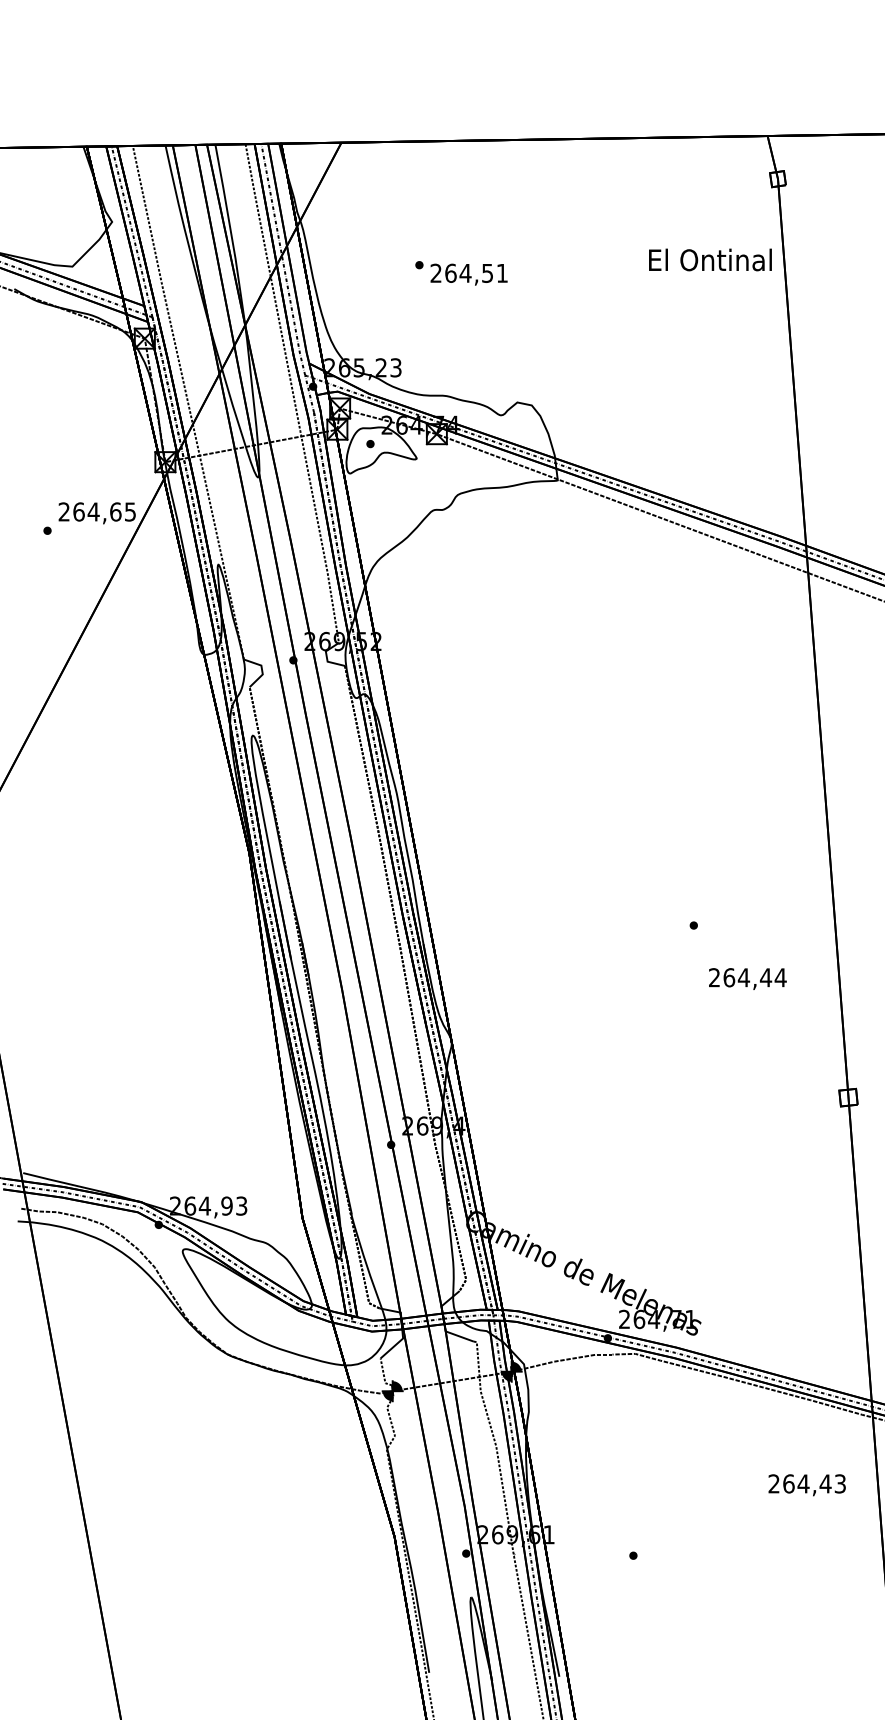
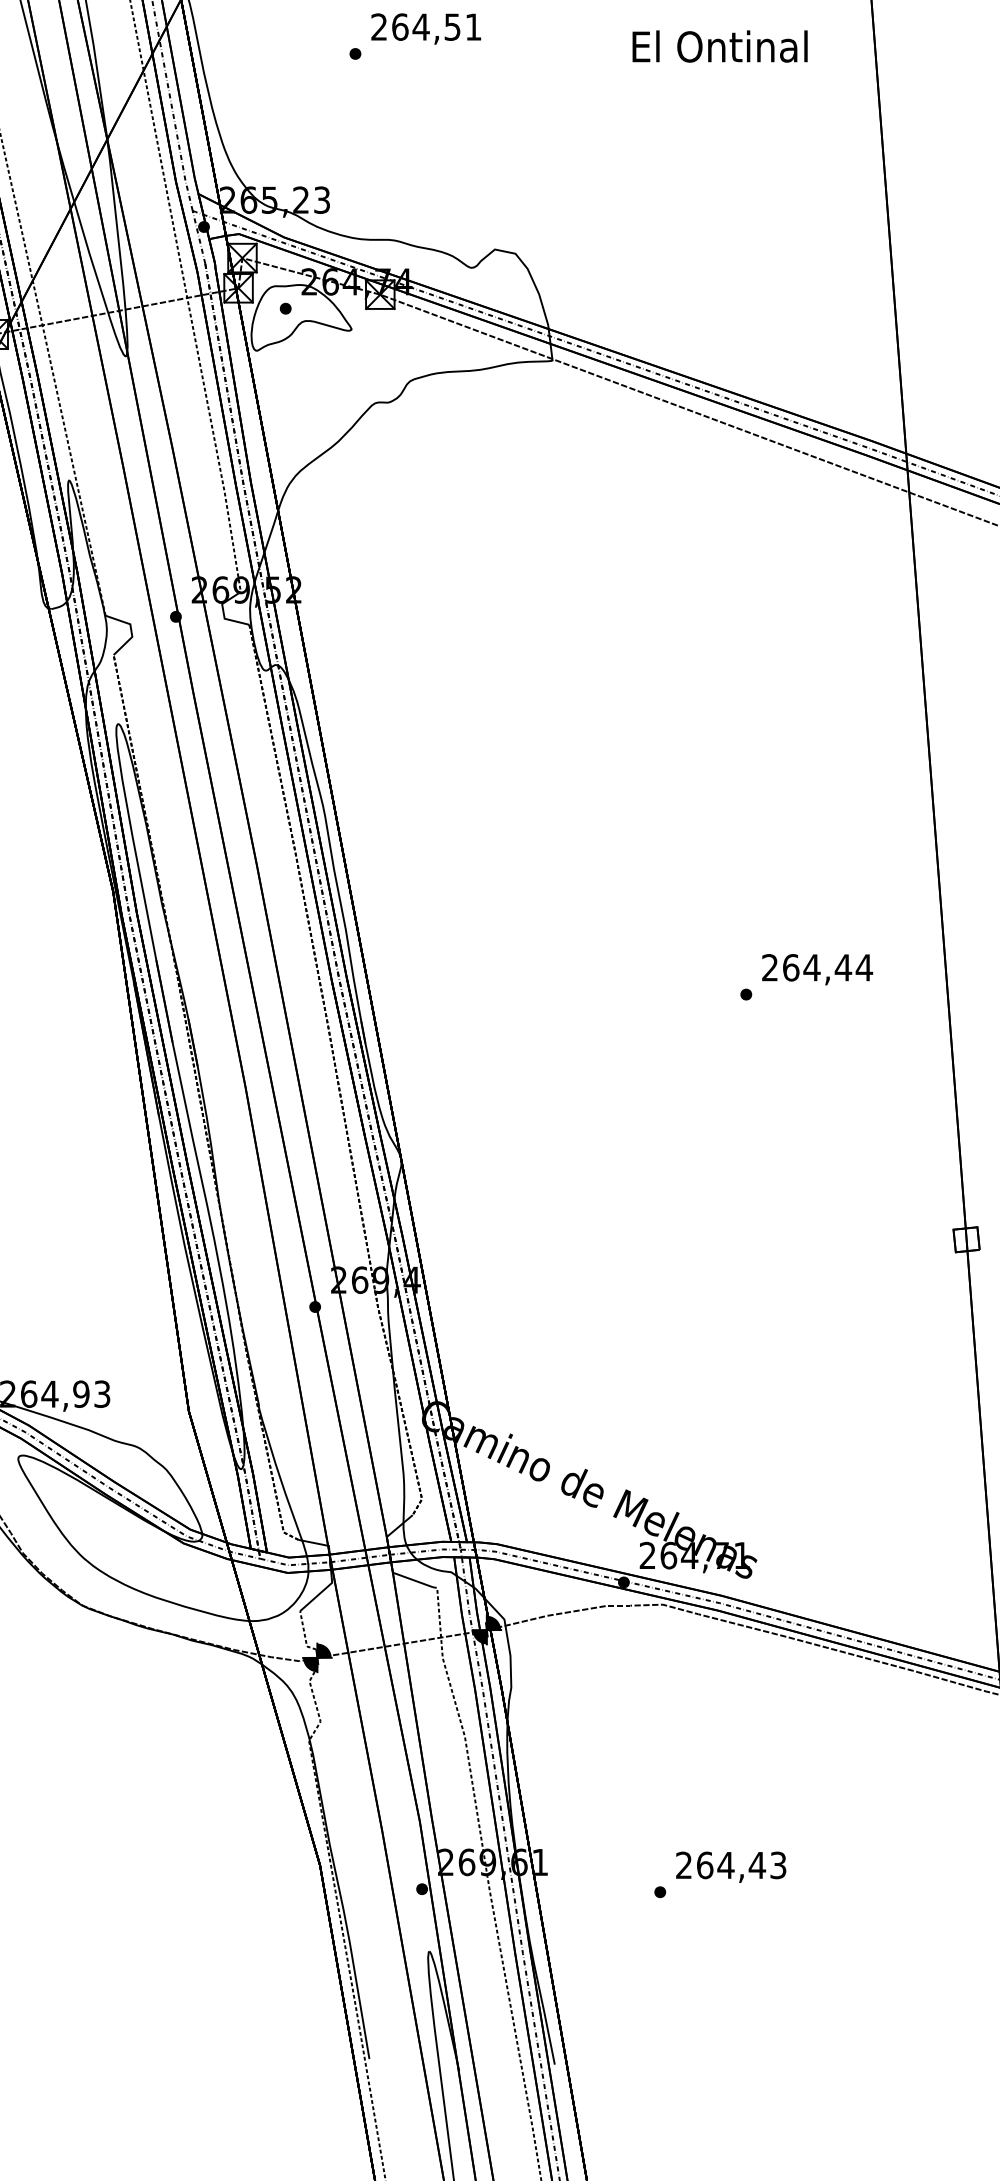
text: (710, 259) -> (720, 45), moved
text: (468, 274) -> (425, 28), moved
text: (747, 978) -> (817, 968), moved
text: (806, 1485) -> (730, 1867), moved

